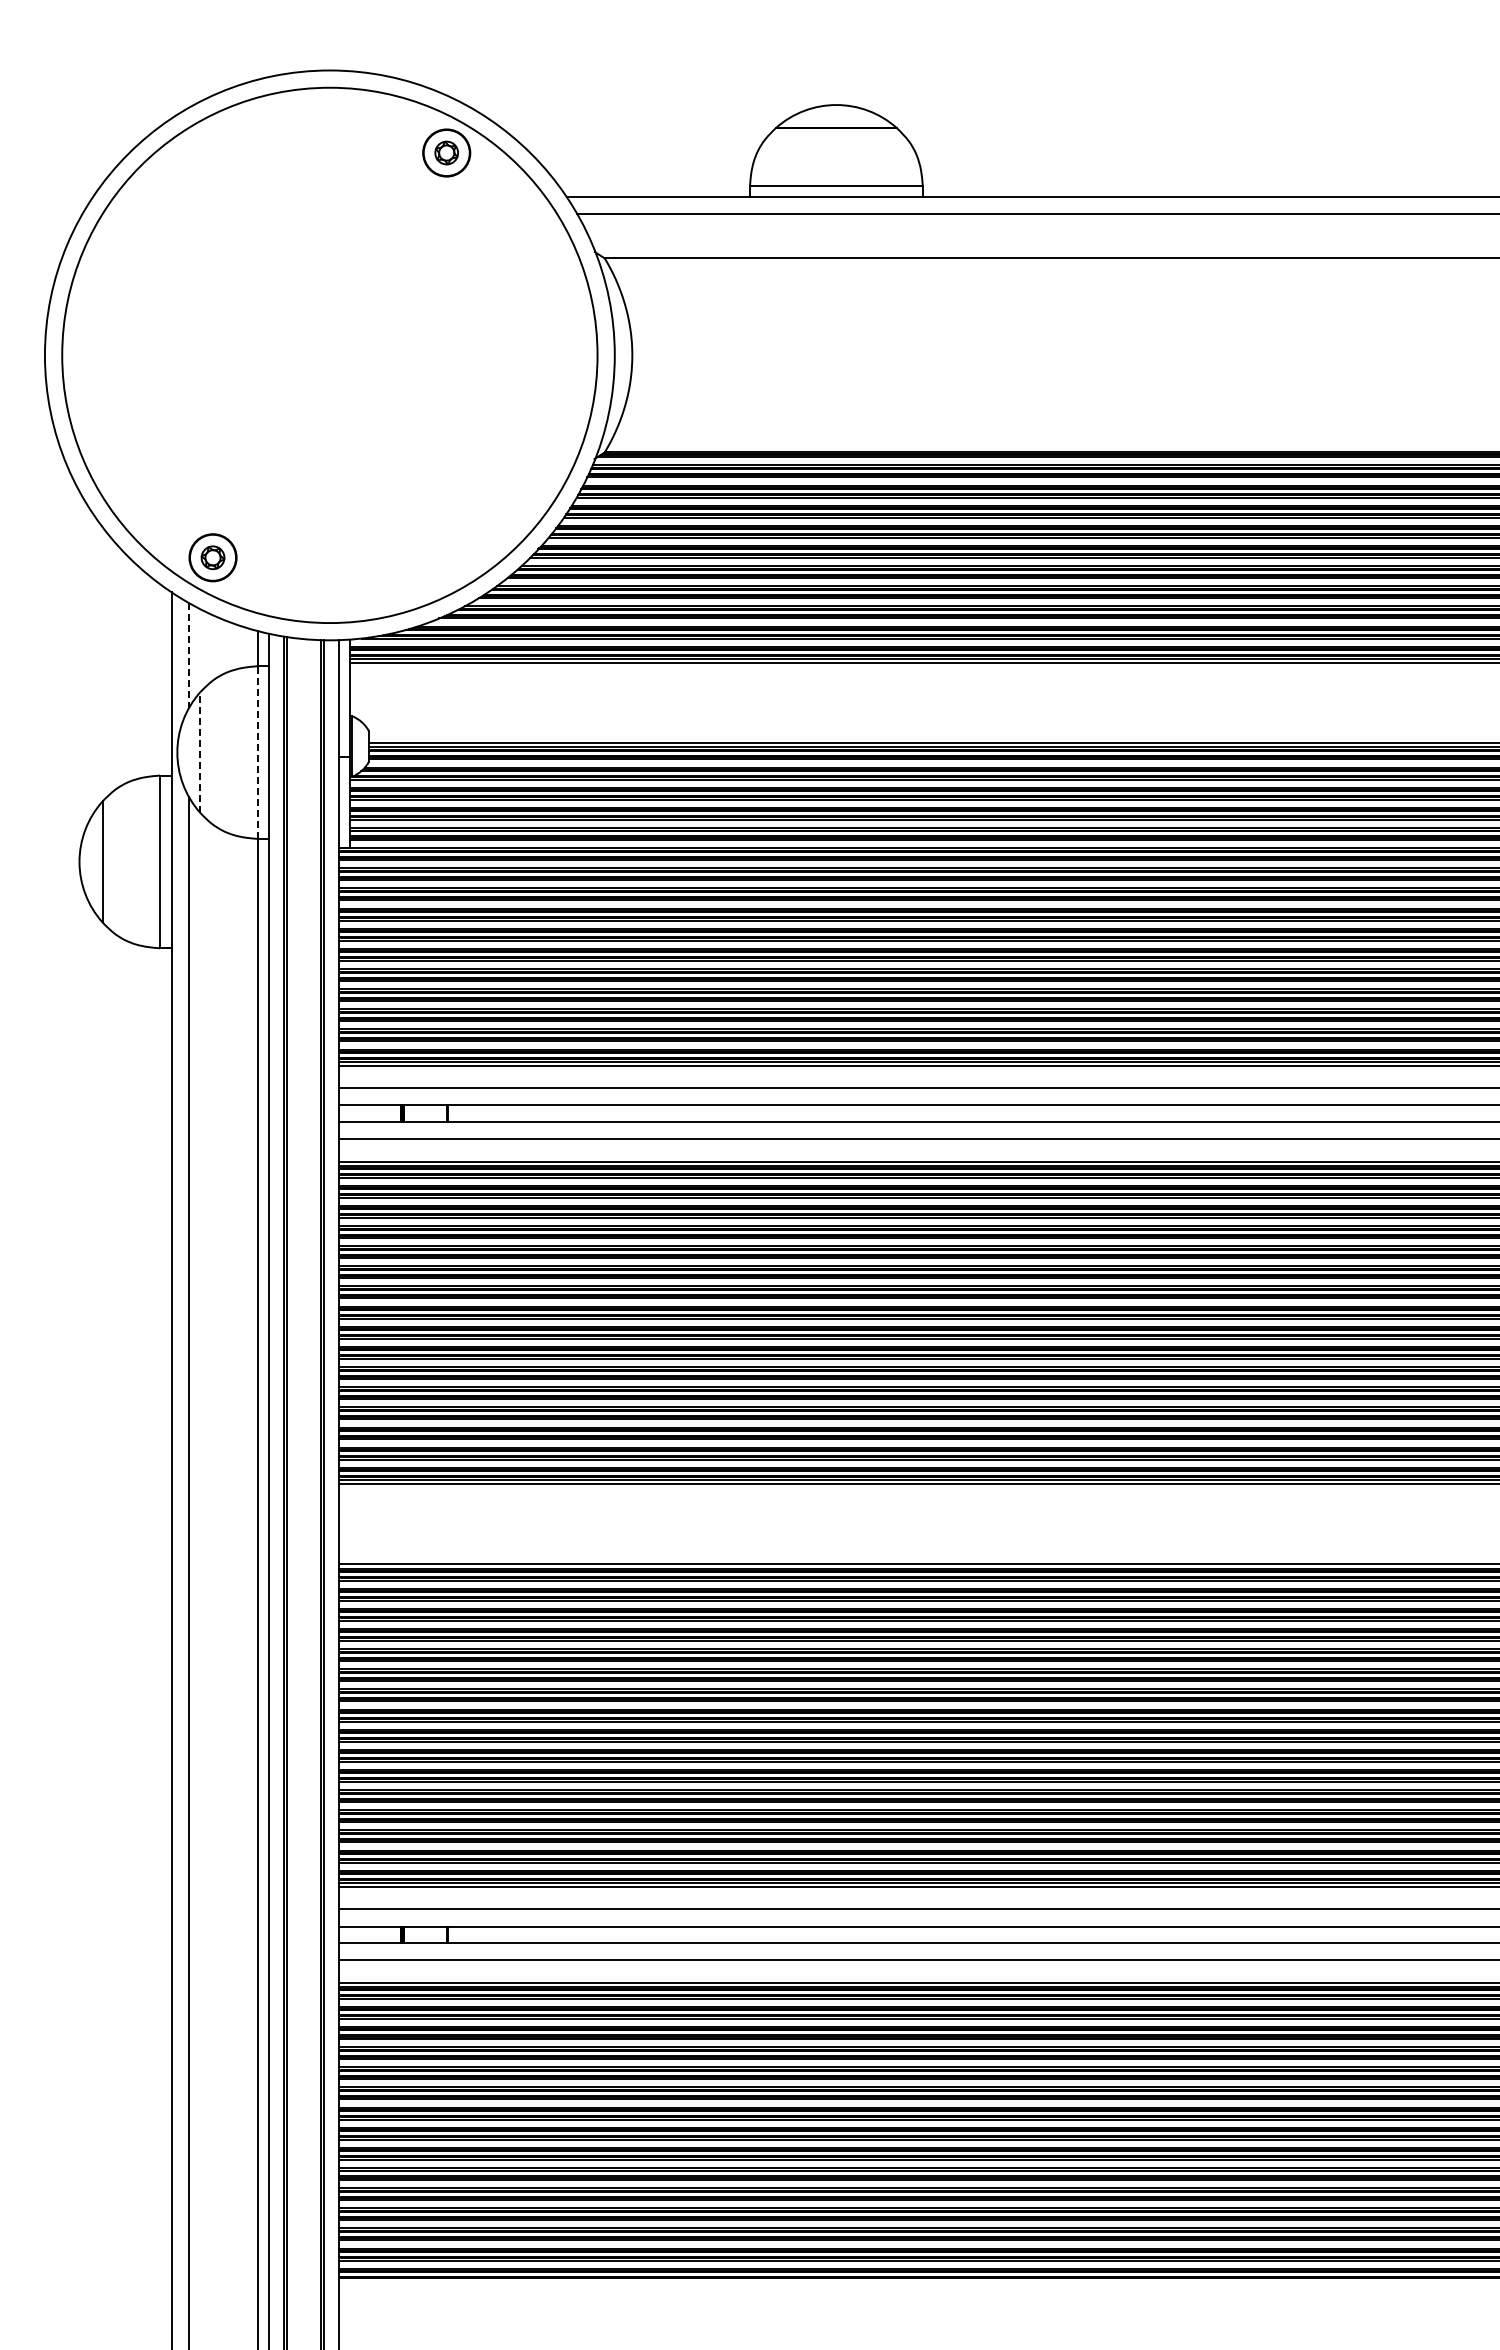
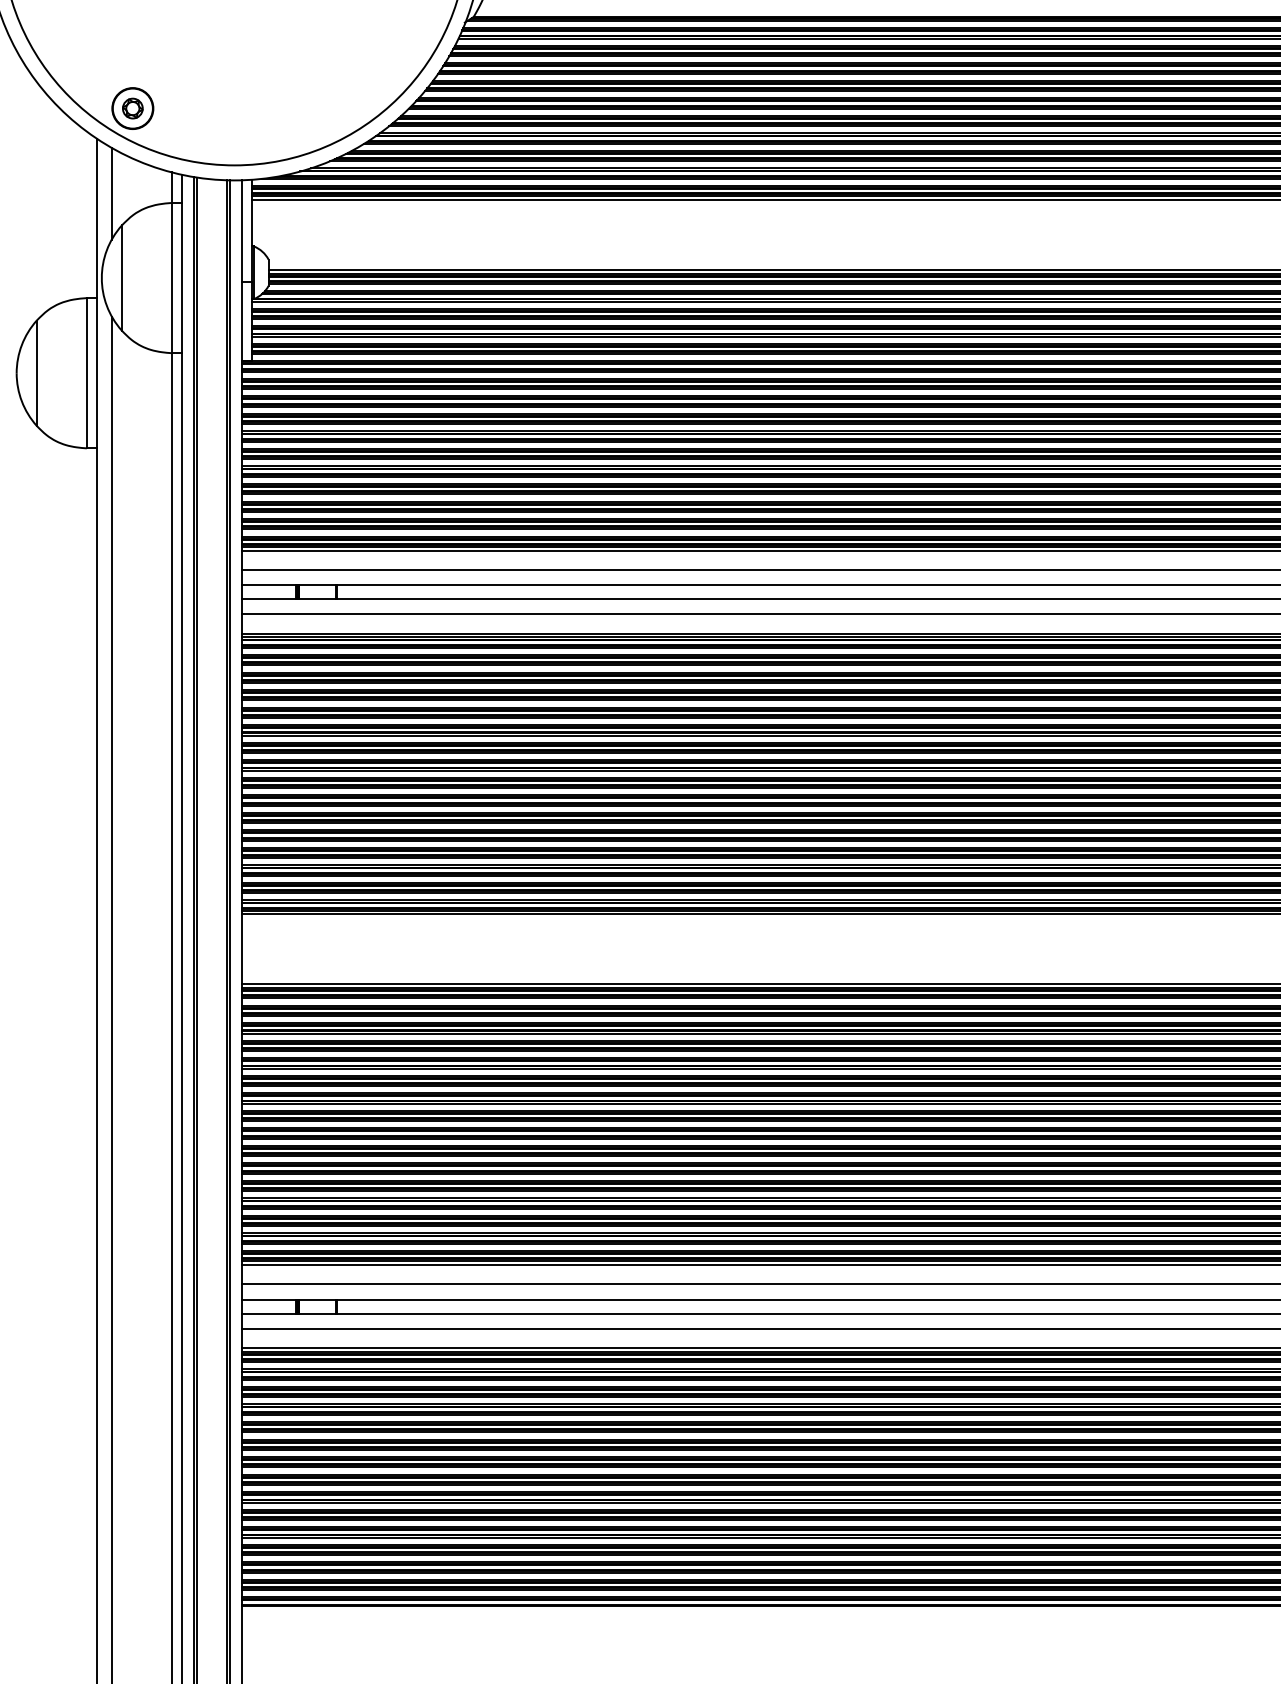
line: (188, 655) -> (111, 193), dashed -> solid
line: (200, 752) -> (121, 278), dashed -> solid
line: (257, 752) -> (171, 278), dashed -> solid

